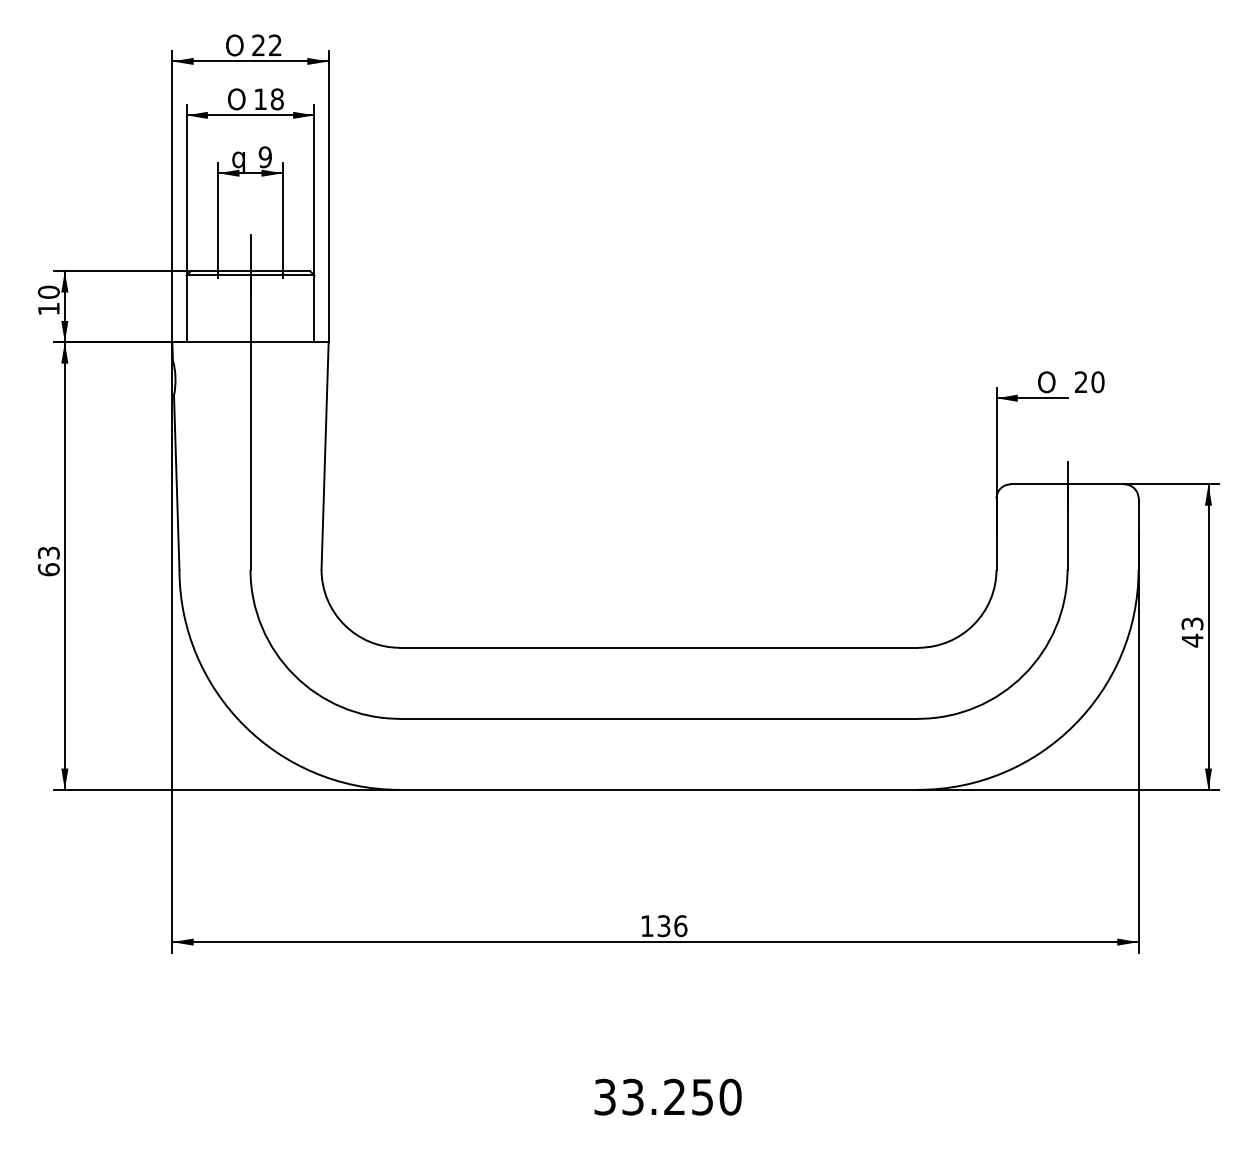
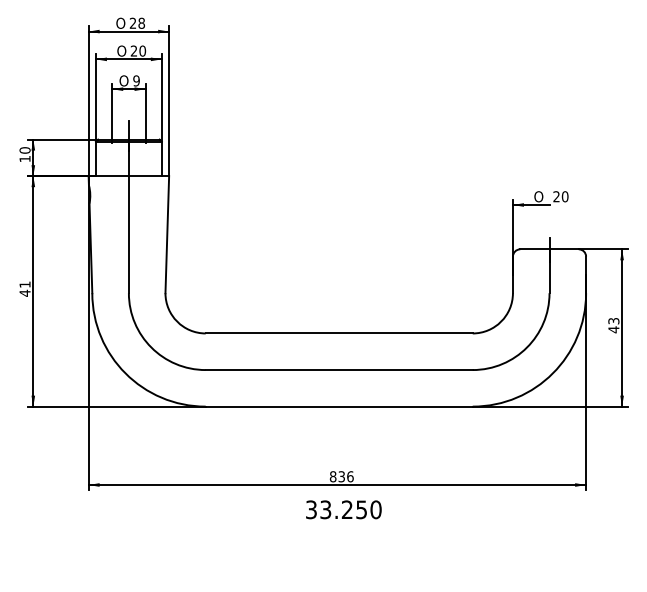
text: (274, 43) -> (141, 22), 22 -> 28
text: (269, 98) -> (138, 50), 18 -> 20
text: (240, 158) -> (123, 81), q -> O
text: (47, 560) -> (24, 288), 63 -> 41
text: (645, 925) -> (332, 476), 136 -> 836
text: (667, 1096) -> (343, 509), moved

